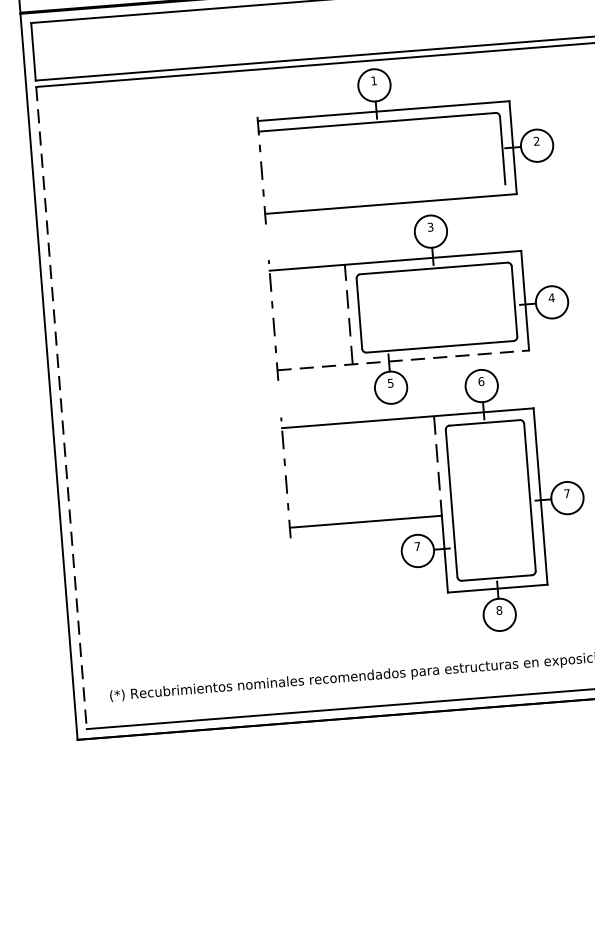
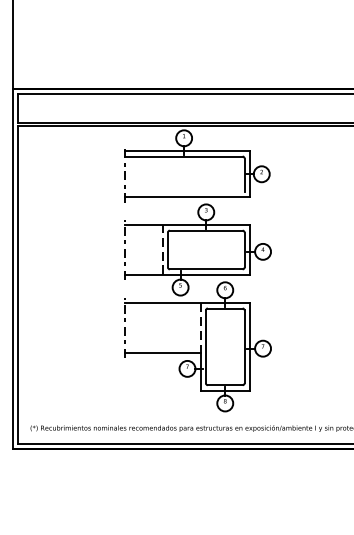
line: (404, 359) -> (188, 274), dashed -> solid
line: (60, 407) -> (17, 284), dashed -> solid

